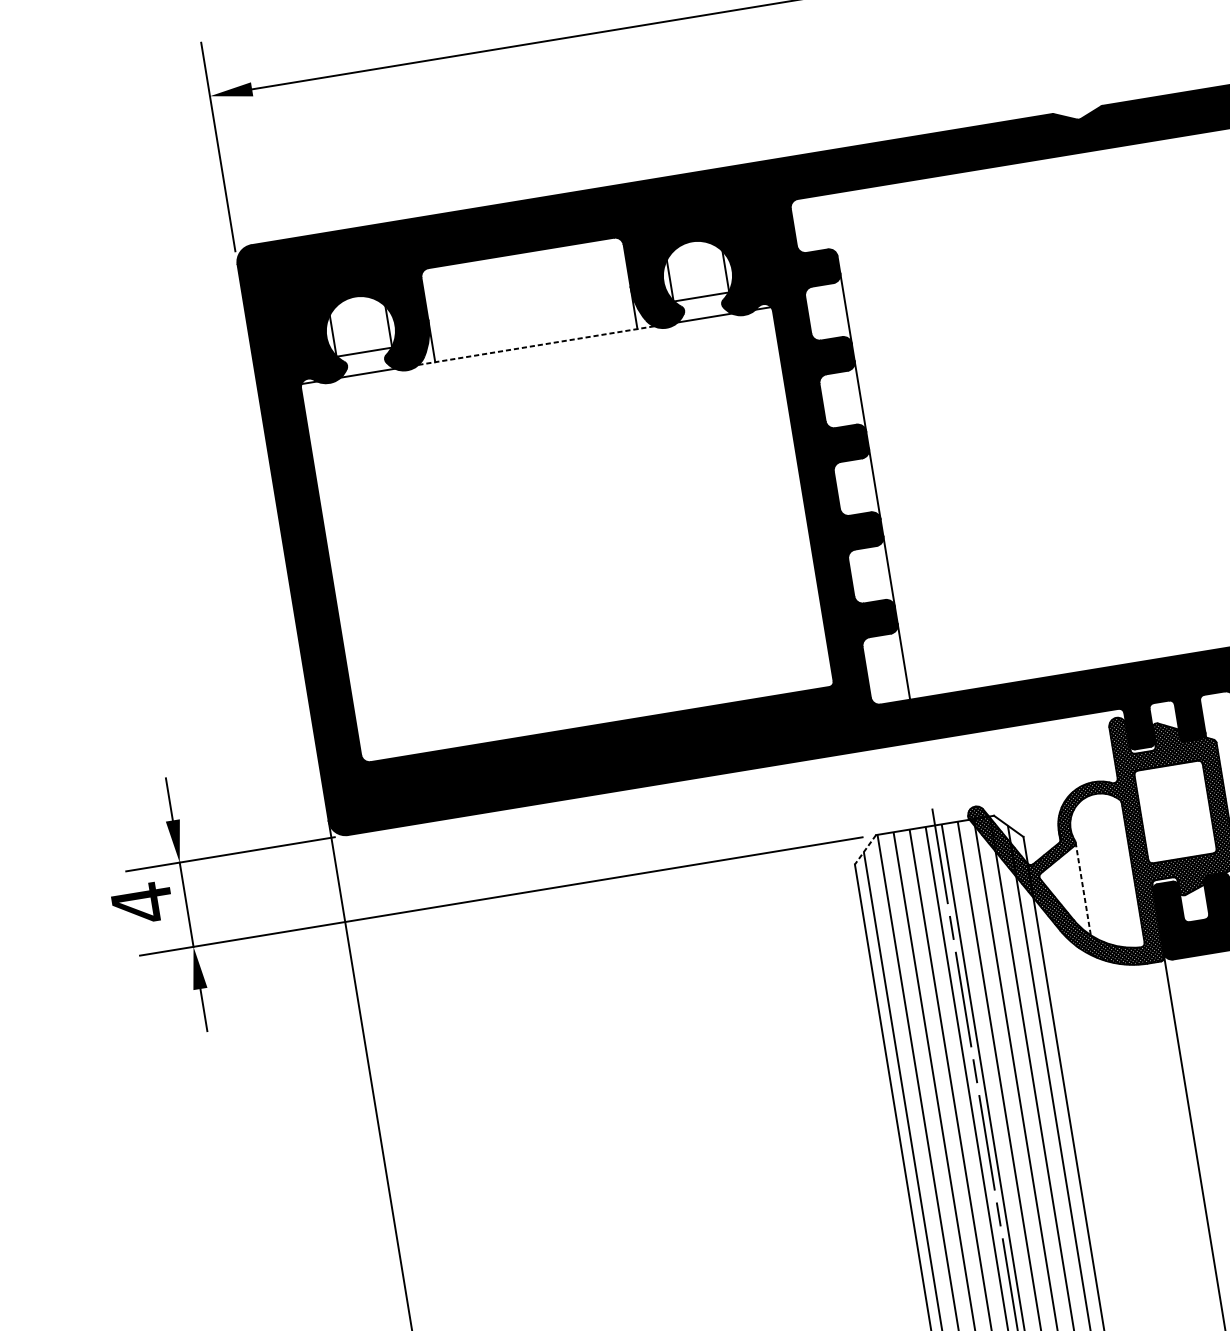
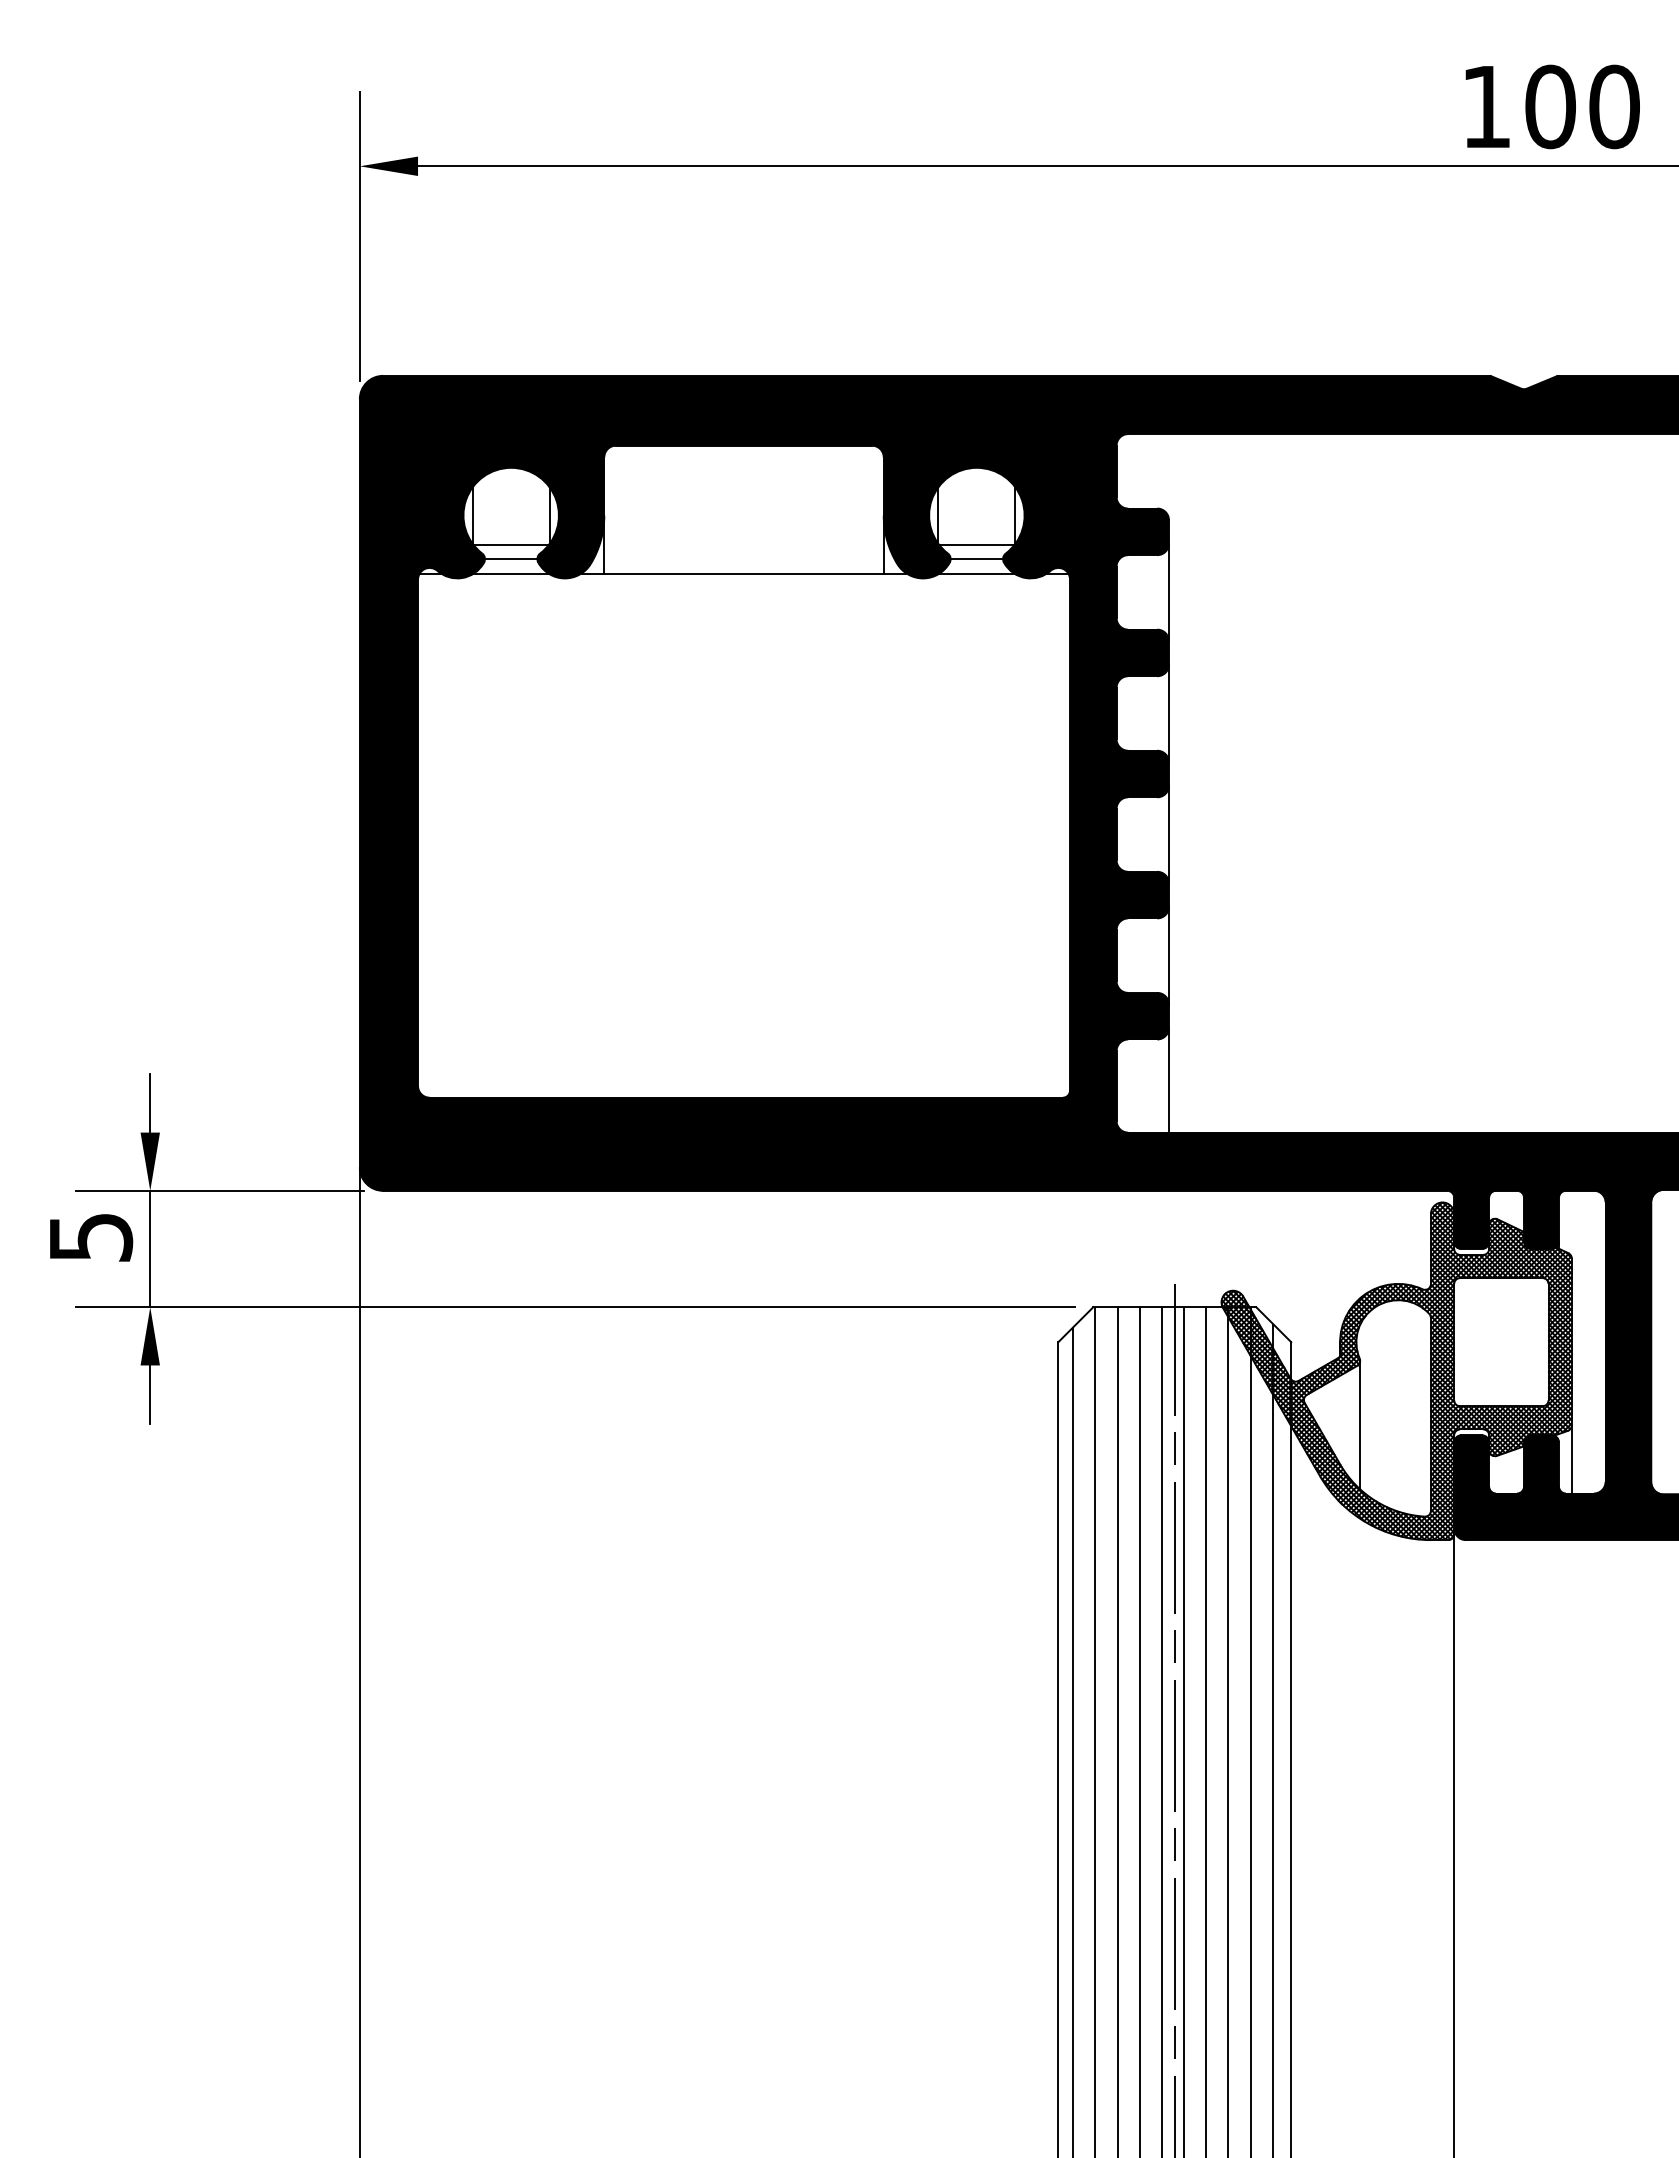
line: (702, 307) -> (976, 558), added
line: (536, 345) -> (744, 573), dashed -> solid
line: (365, 362) -> (510, 558), added
line: (865, 849) -> (1075, 1324), dashed -> solid
line: (1083, 889) -> (1360, 1425), dashed -> solid
text: (142, 903) -> (91, 1237), 4 -> 5

